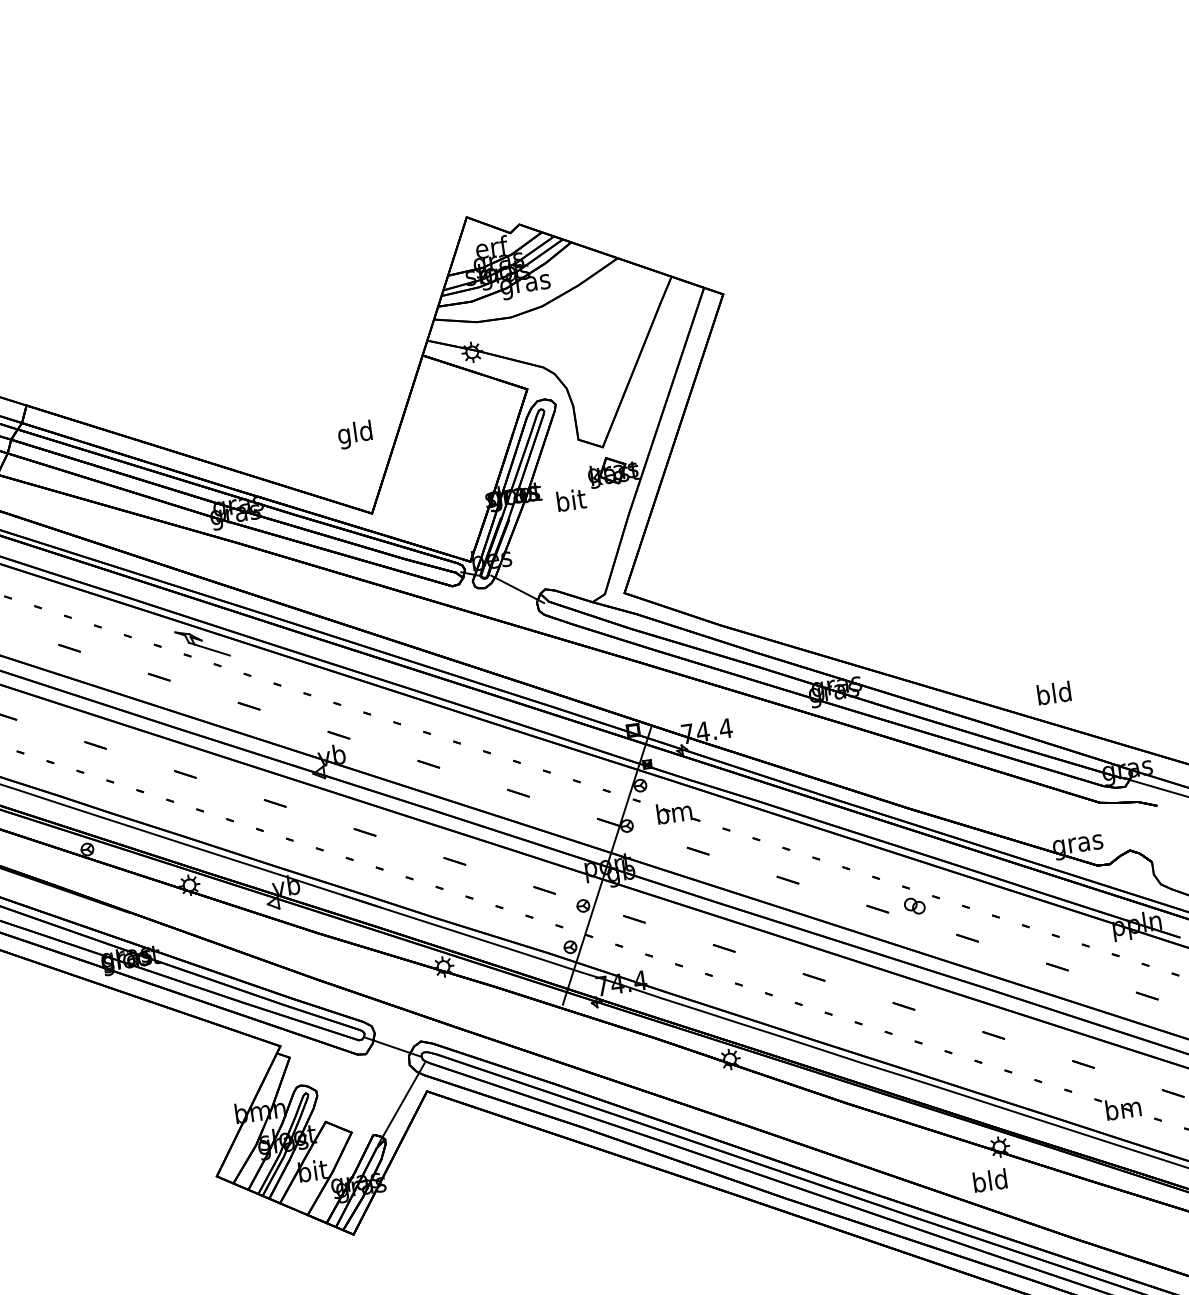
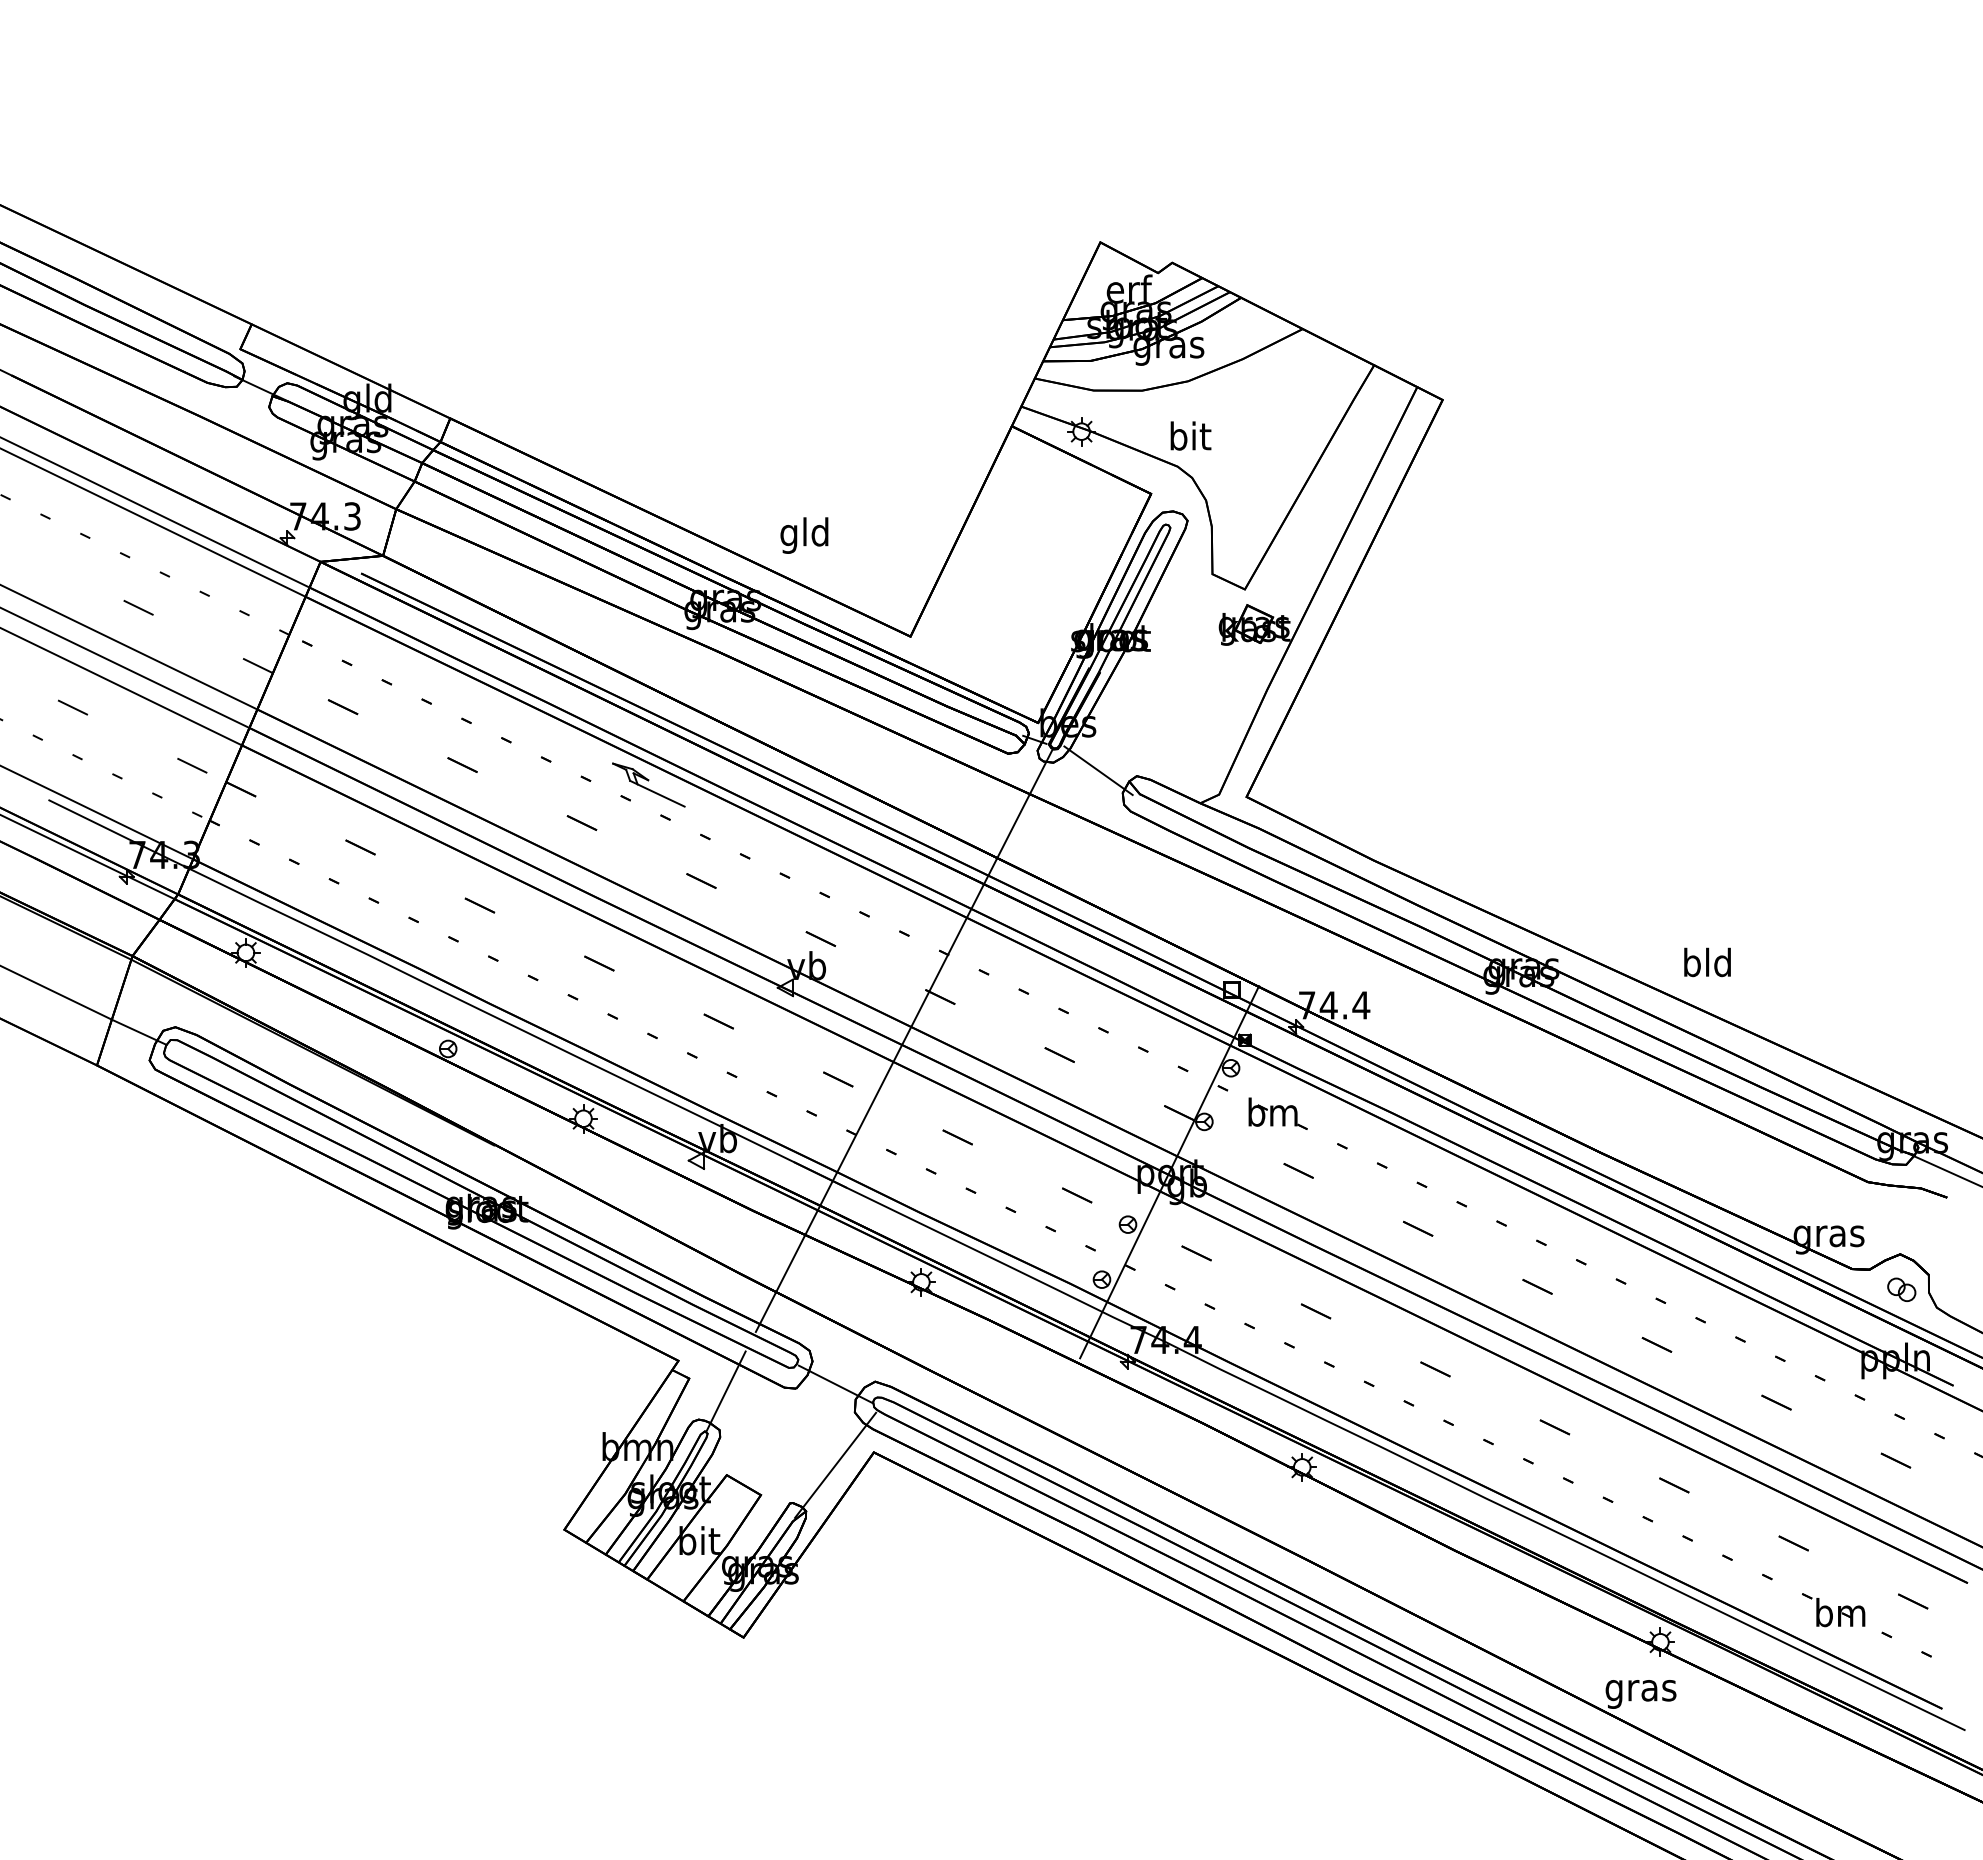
text: (355, 434) -> (804, 535), moved
text: (571, 499) -> (1190, 435), moved
text: (1054, 693) -> (1707, 962), moved
line: (407, 798) -> (903, 1040), added
part: (914, 905) -> (1901, 1289), moved
line: (316, 1063) -> (725, 1391), added
text: (990, 1183) -> (1640, 1690), bld -> gras

